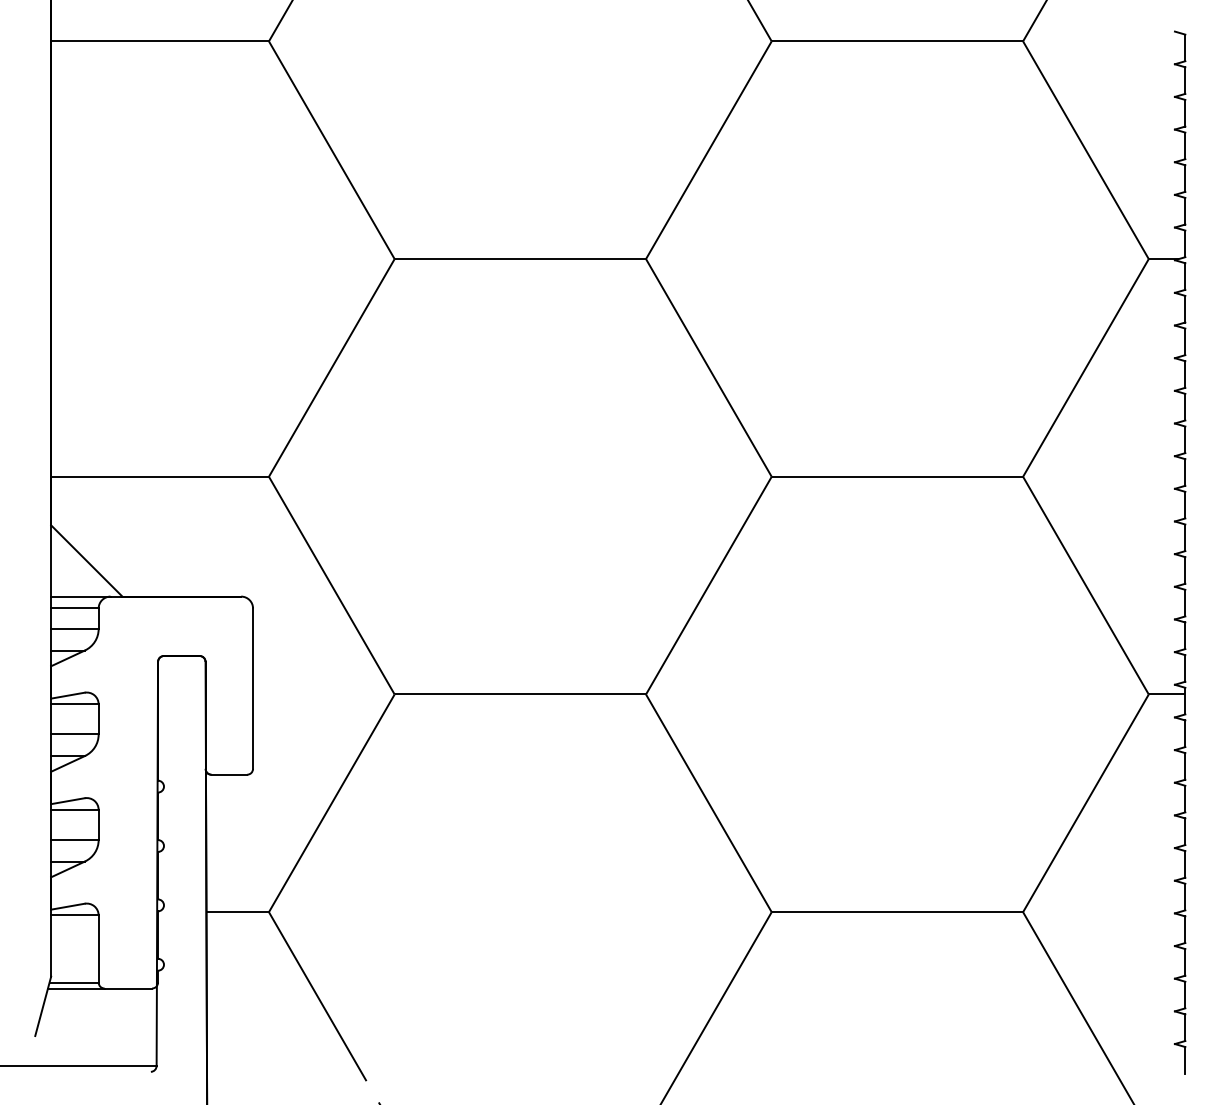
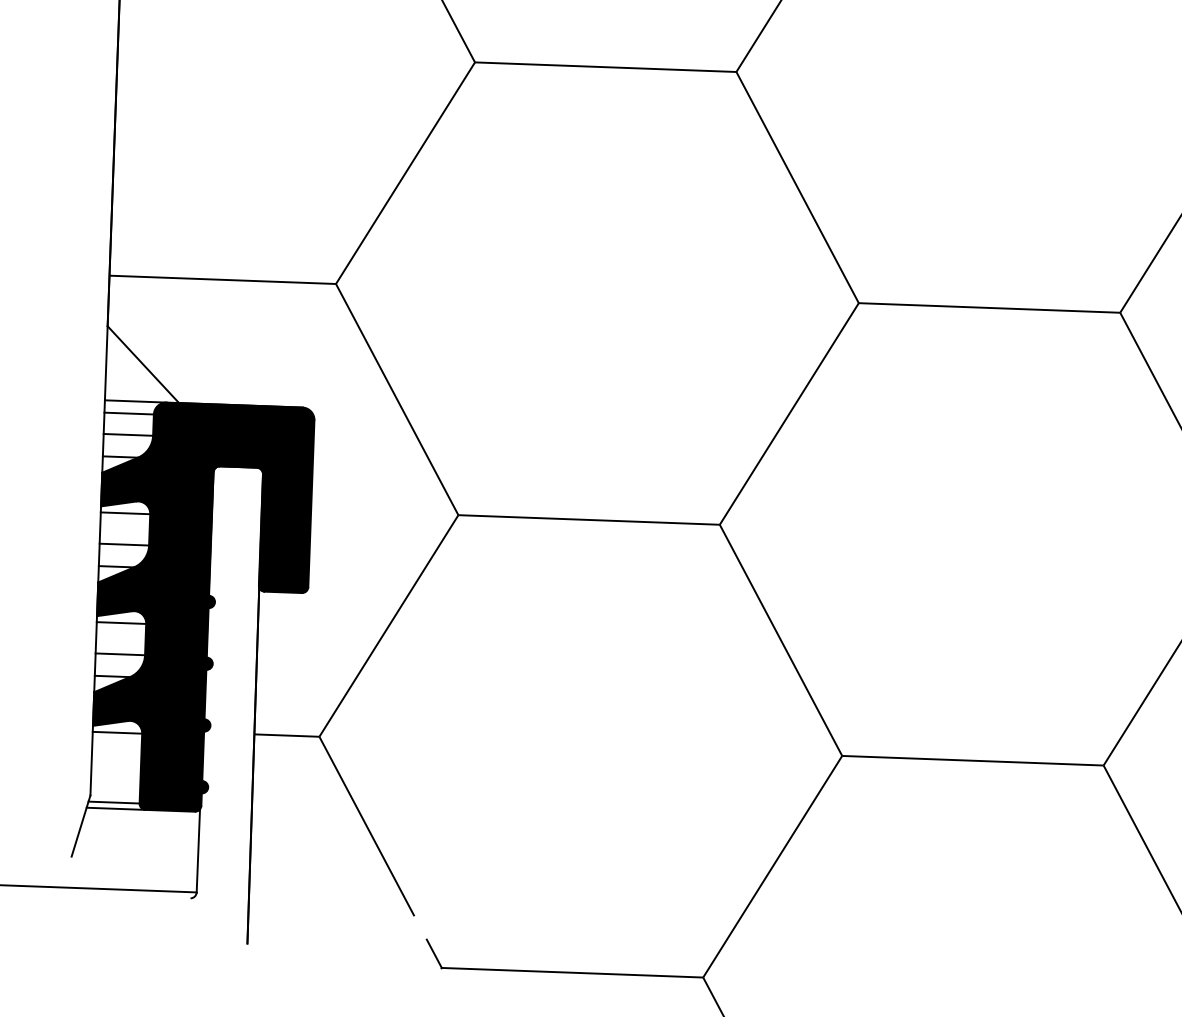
fill: (152, 792) -> (202, 607), added

